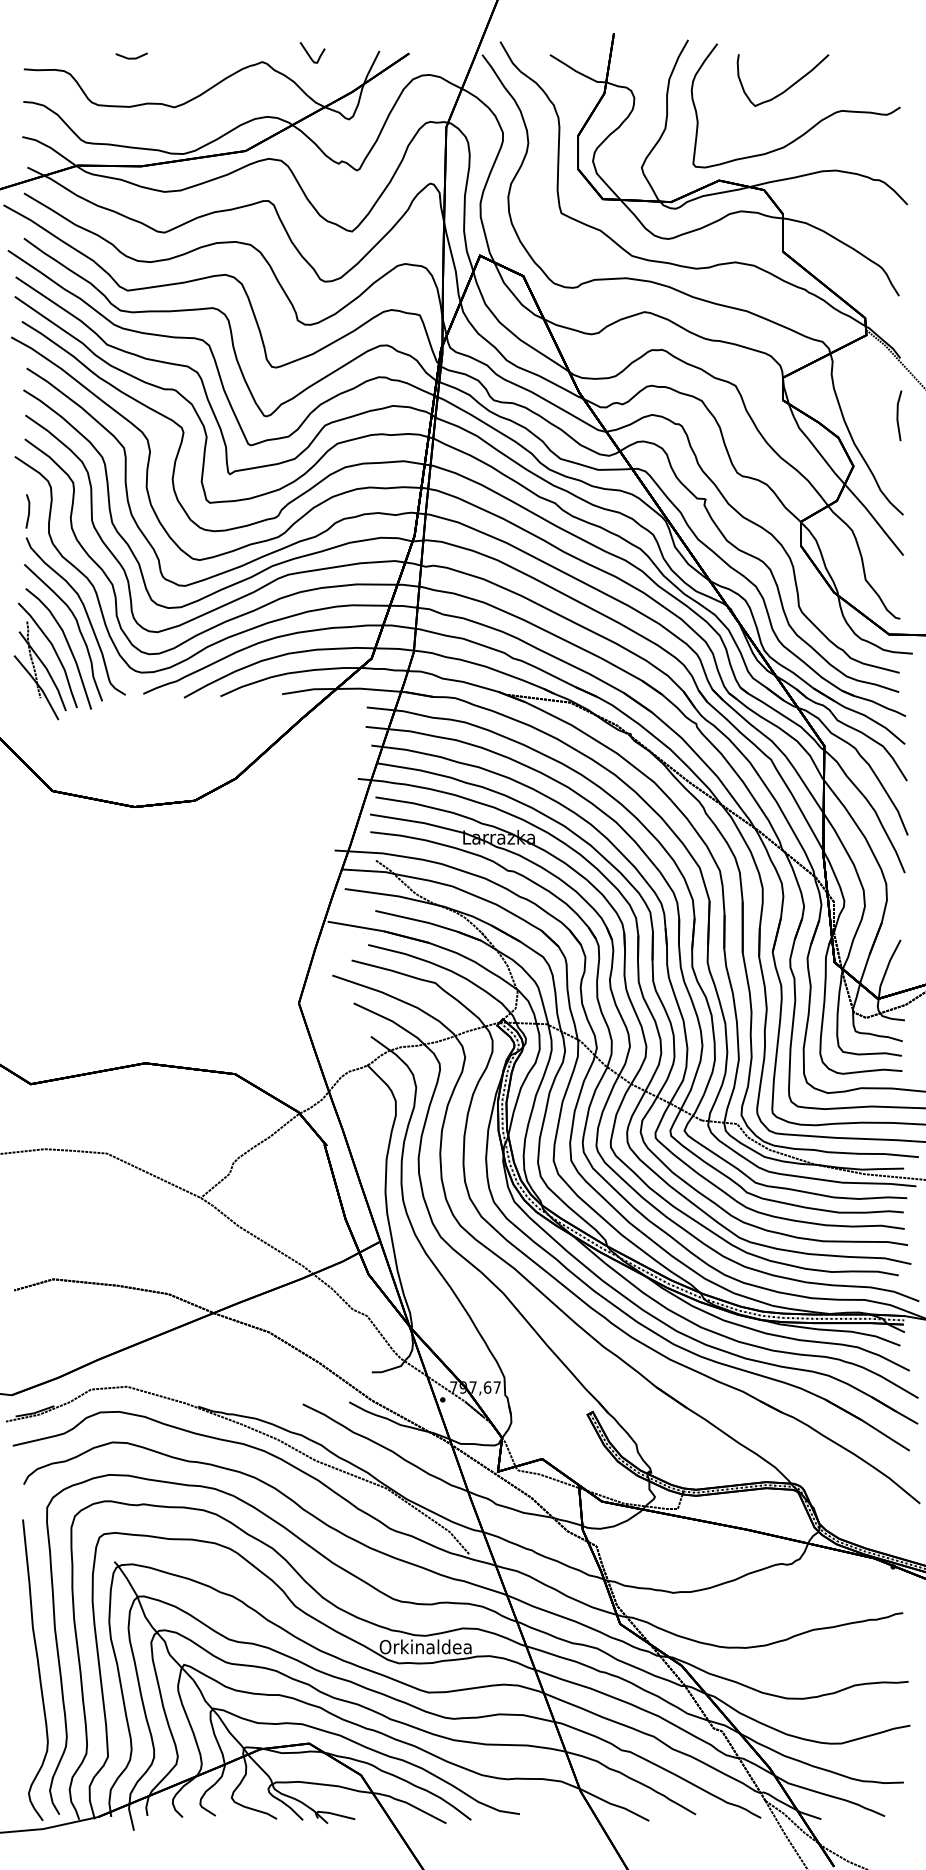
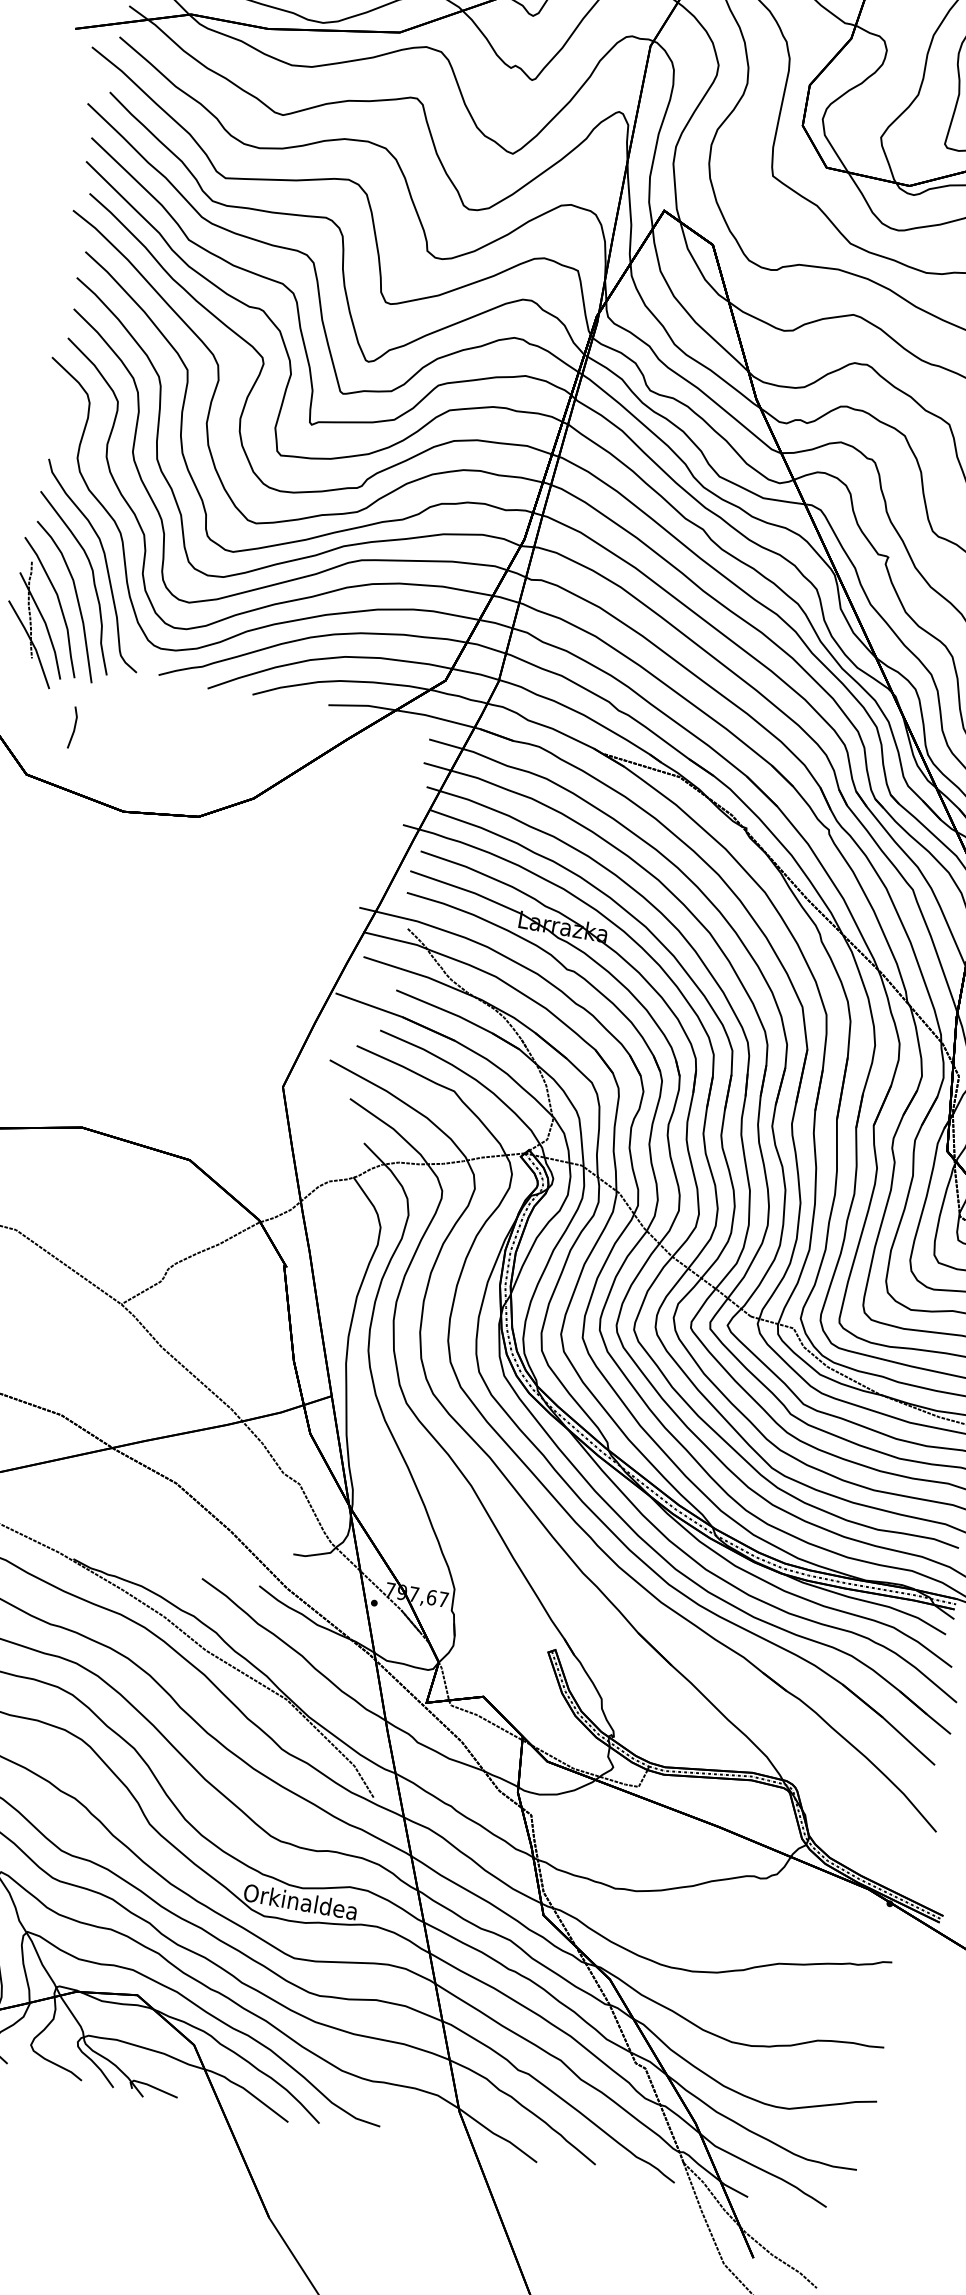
line: (28, 511) -> (73, 727), moved

